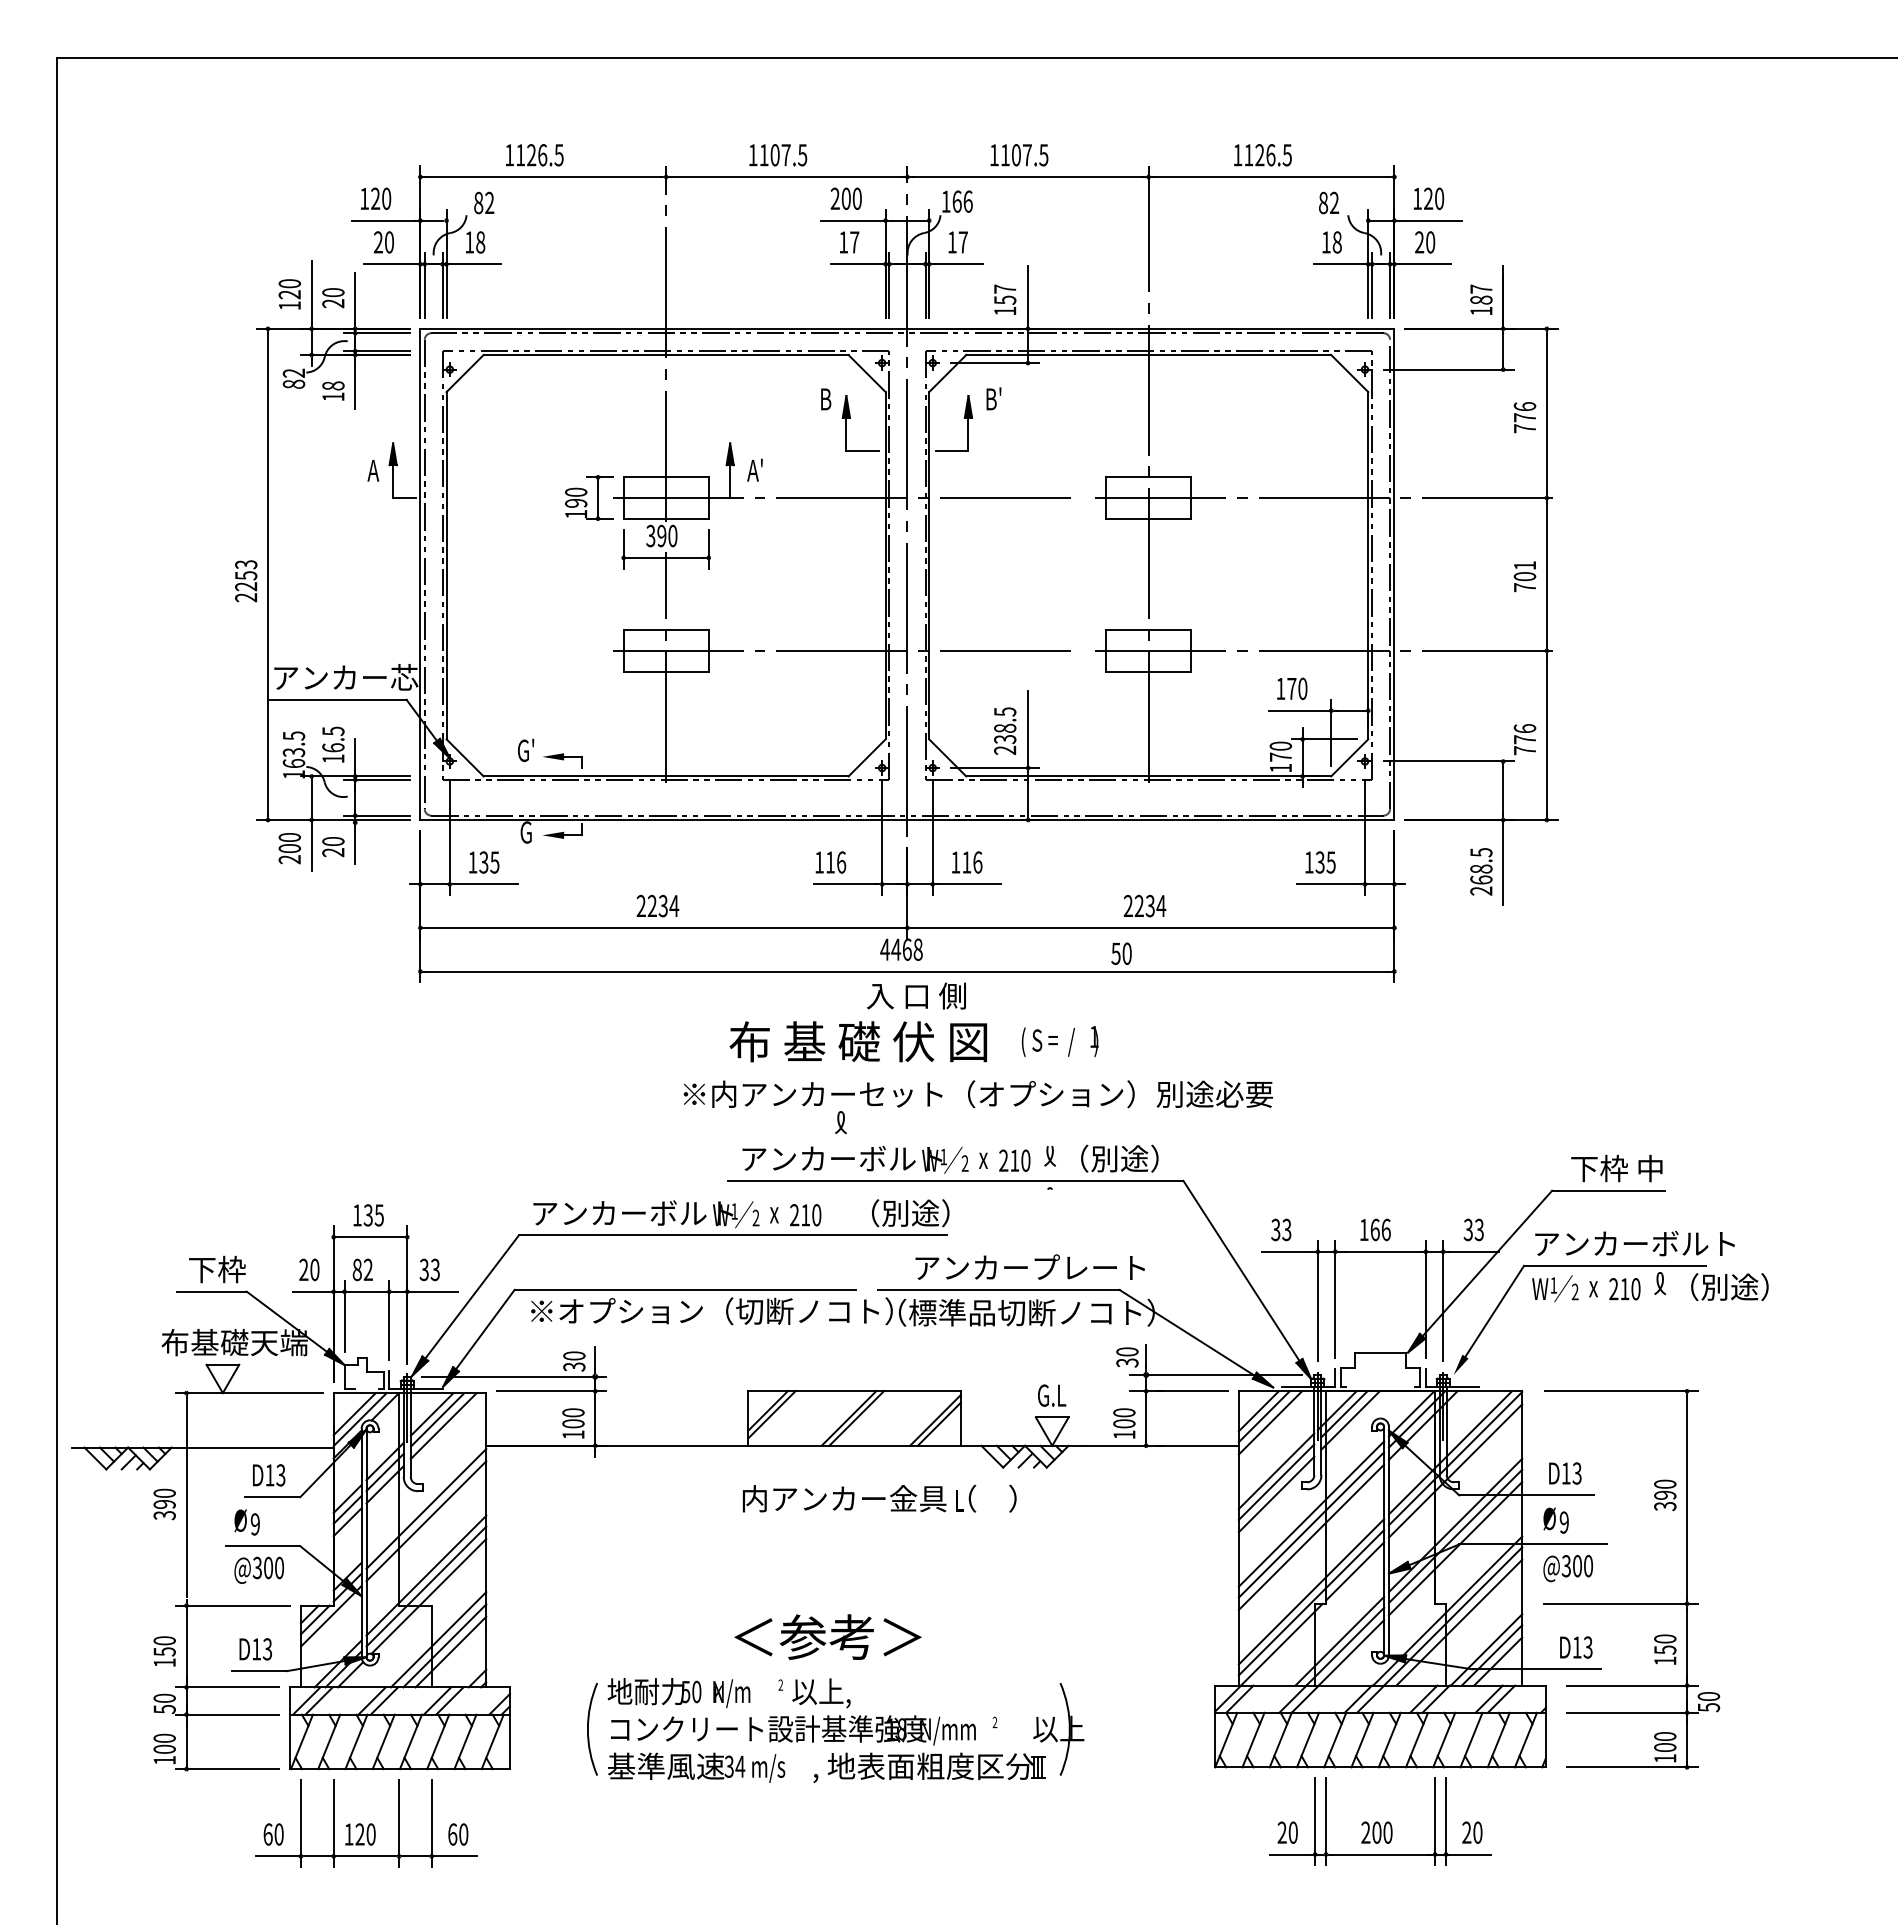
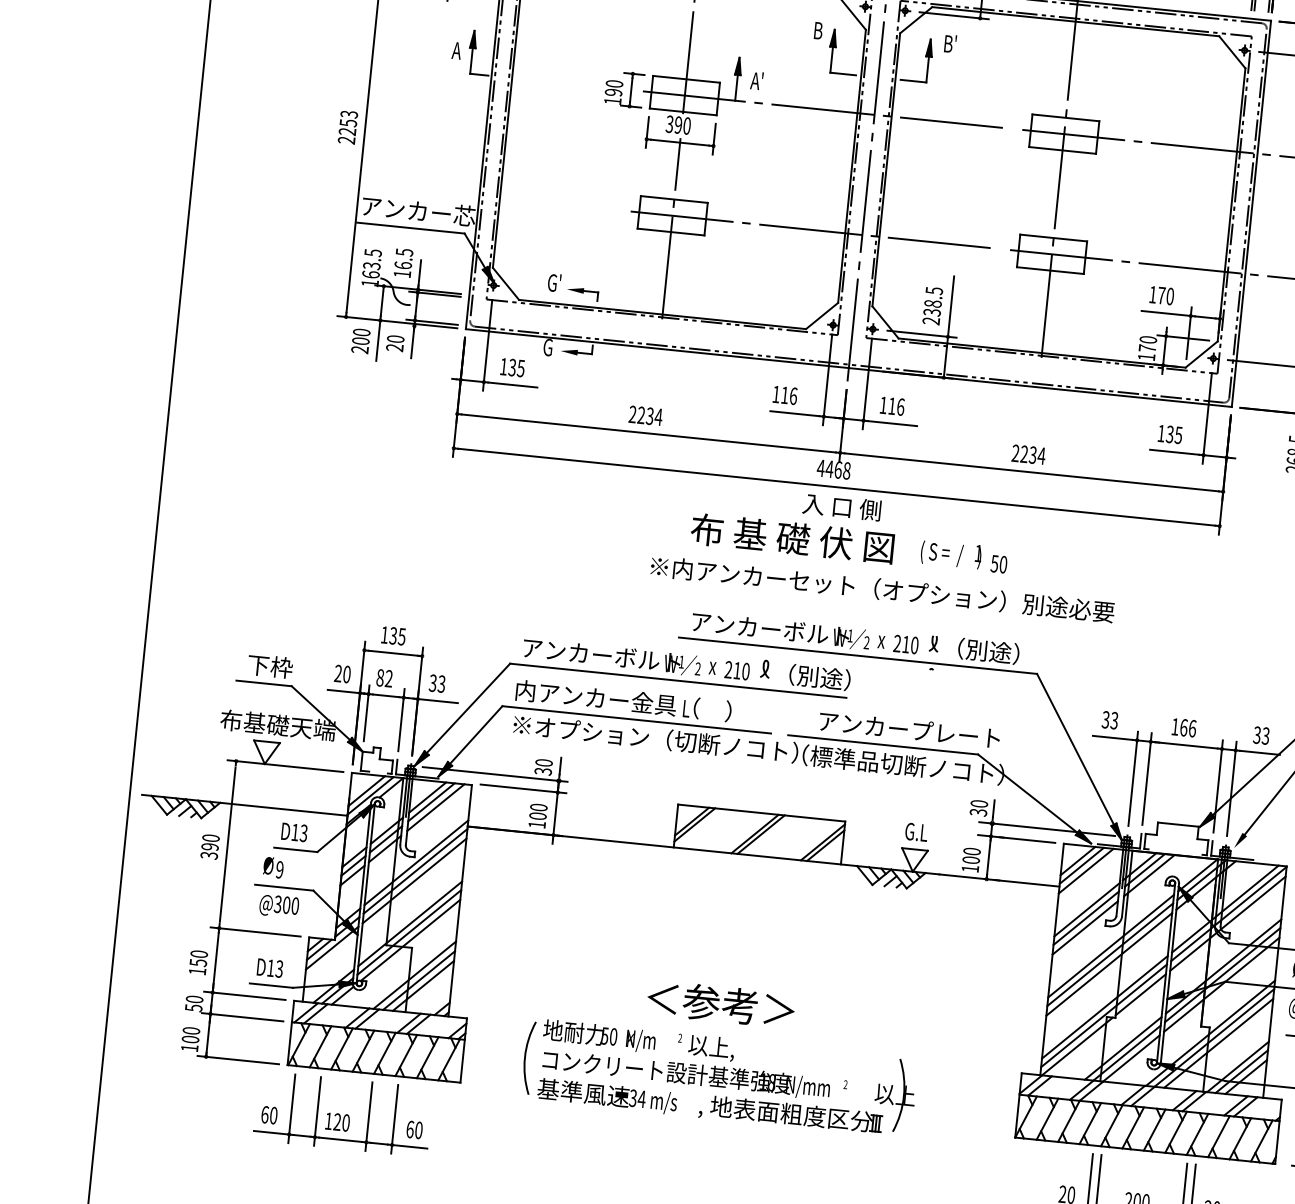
text: (1121, 953) -> (999, 564), moved
part: (840, 1122) -> (765, 669), moved
line: (426, 1497) -> (416, 862), added
text: (879, 1498) -> (623, 700), moved

